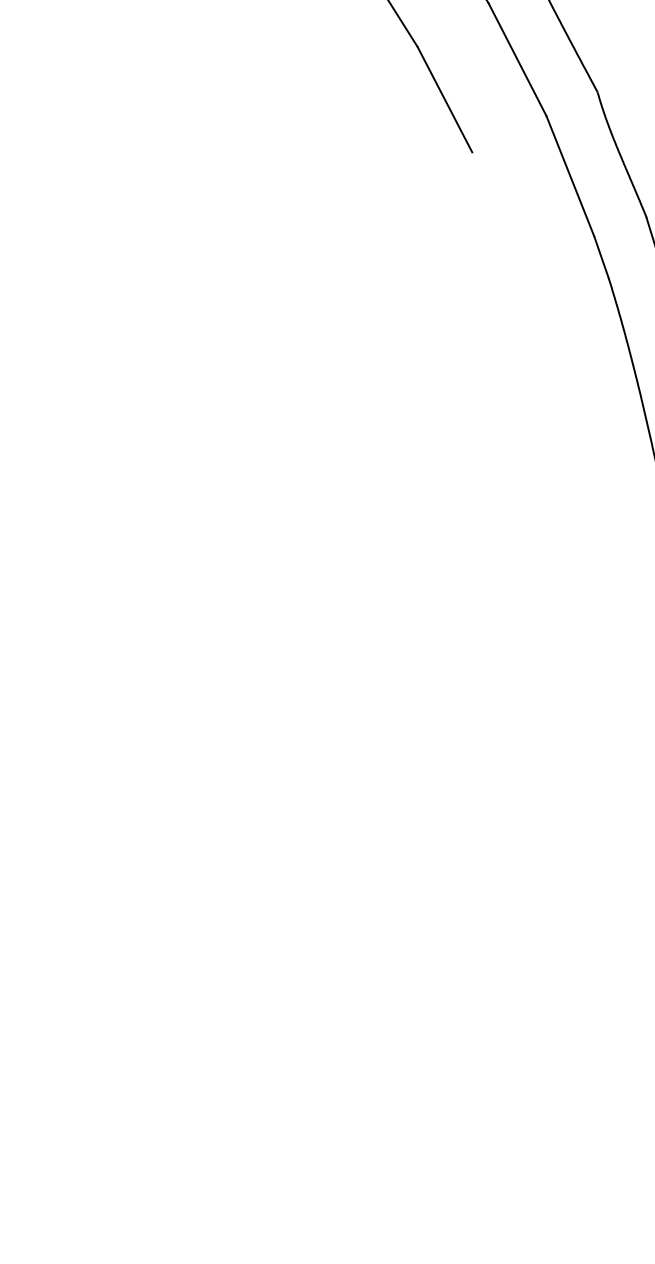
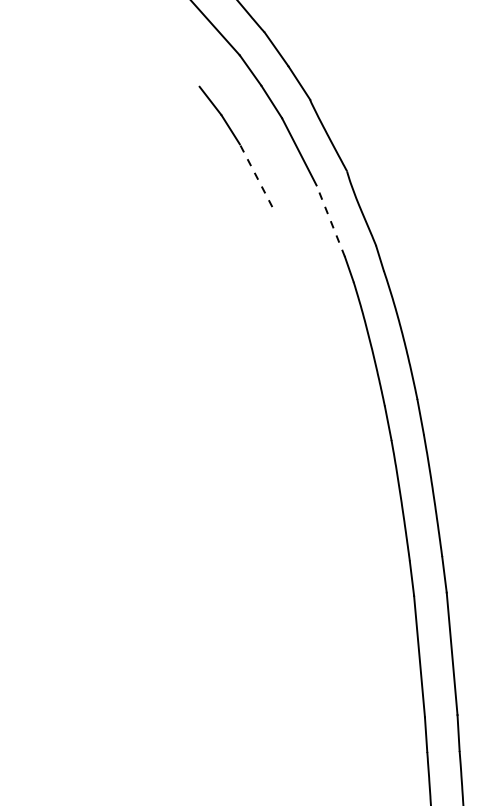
line: (443, 99) -> (255, 175), solid -> dashed
line: (569, 174) -> (330, 220), solid -> dashed

